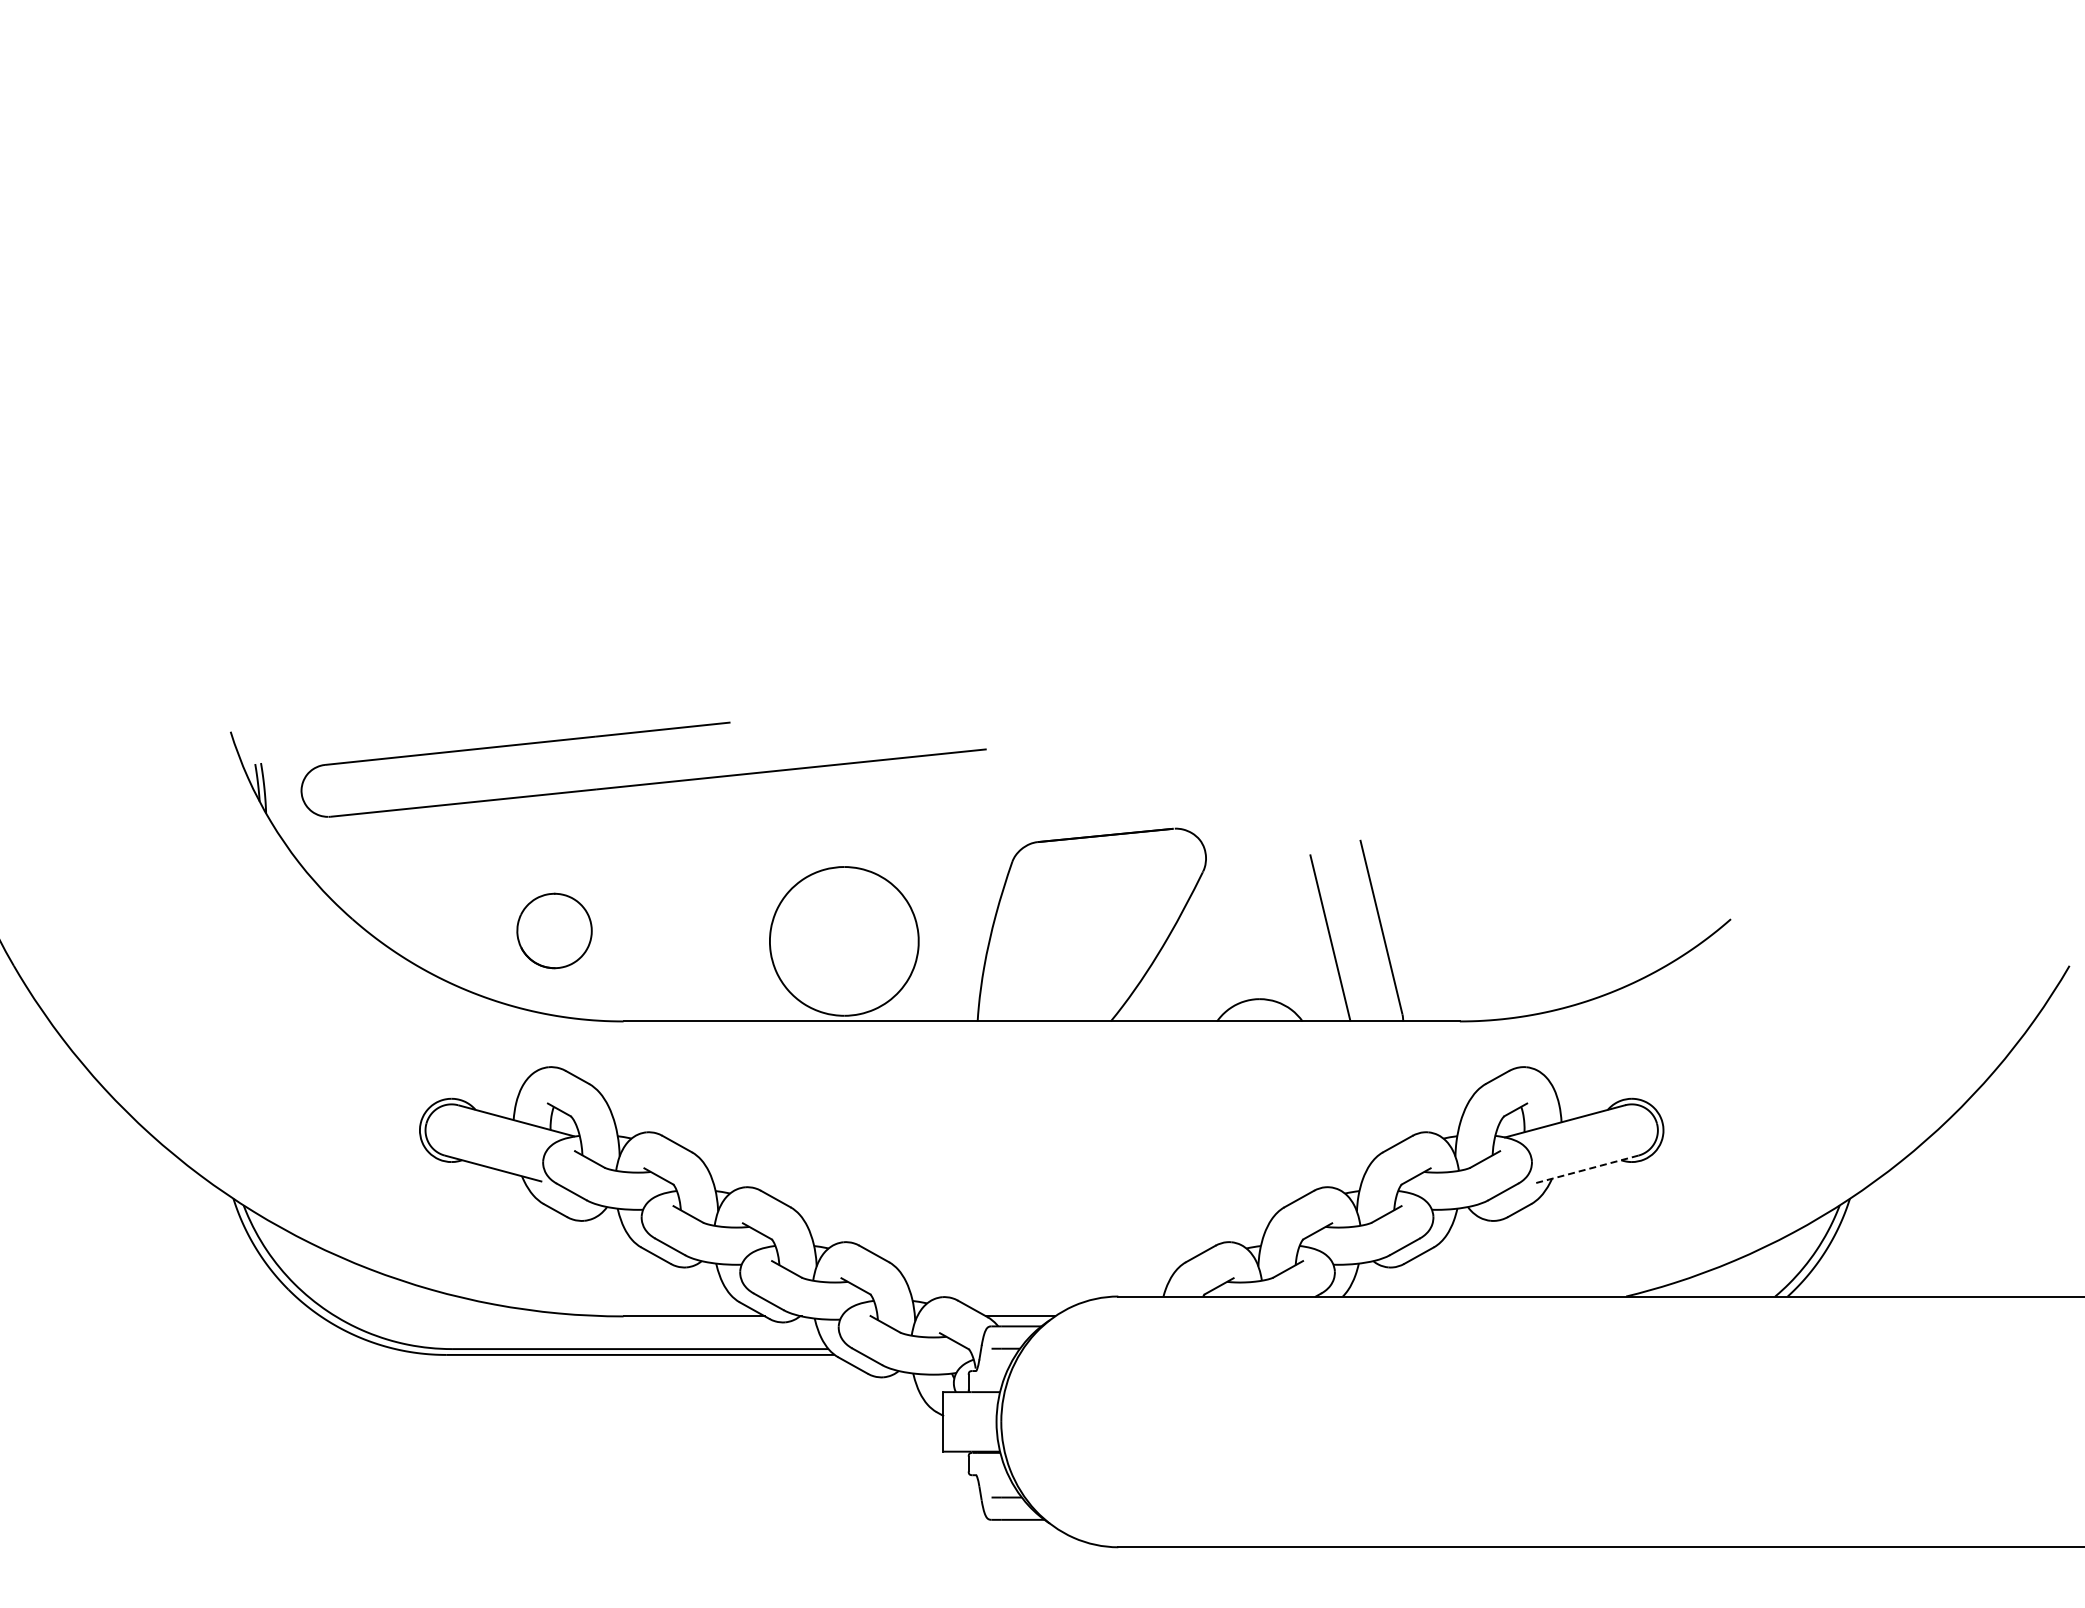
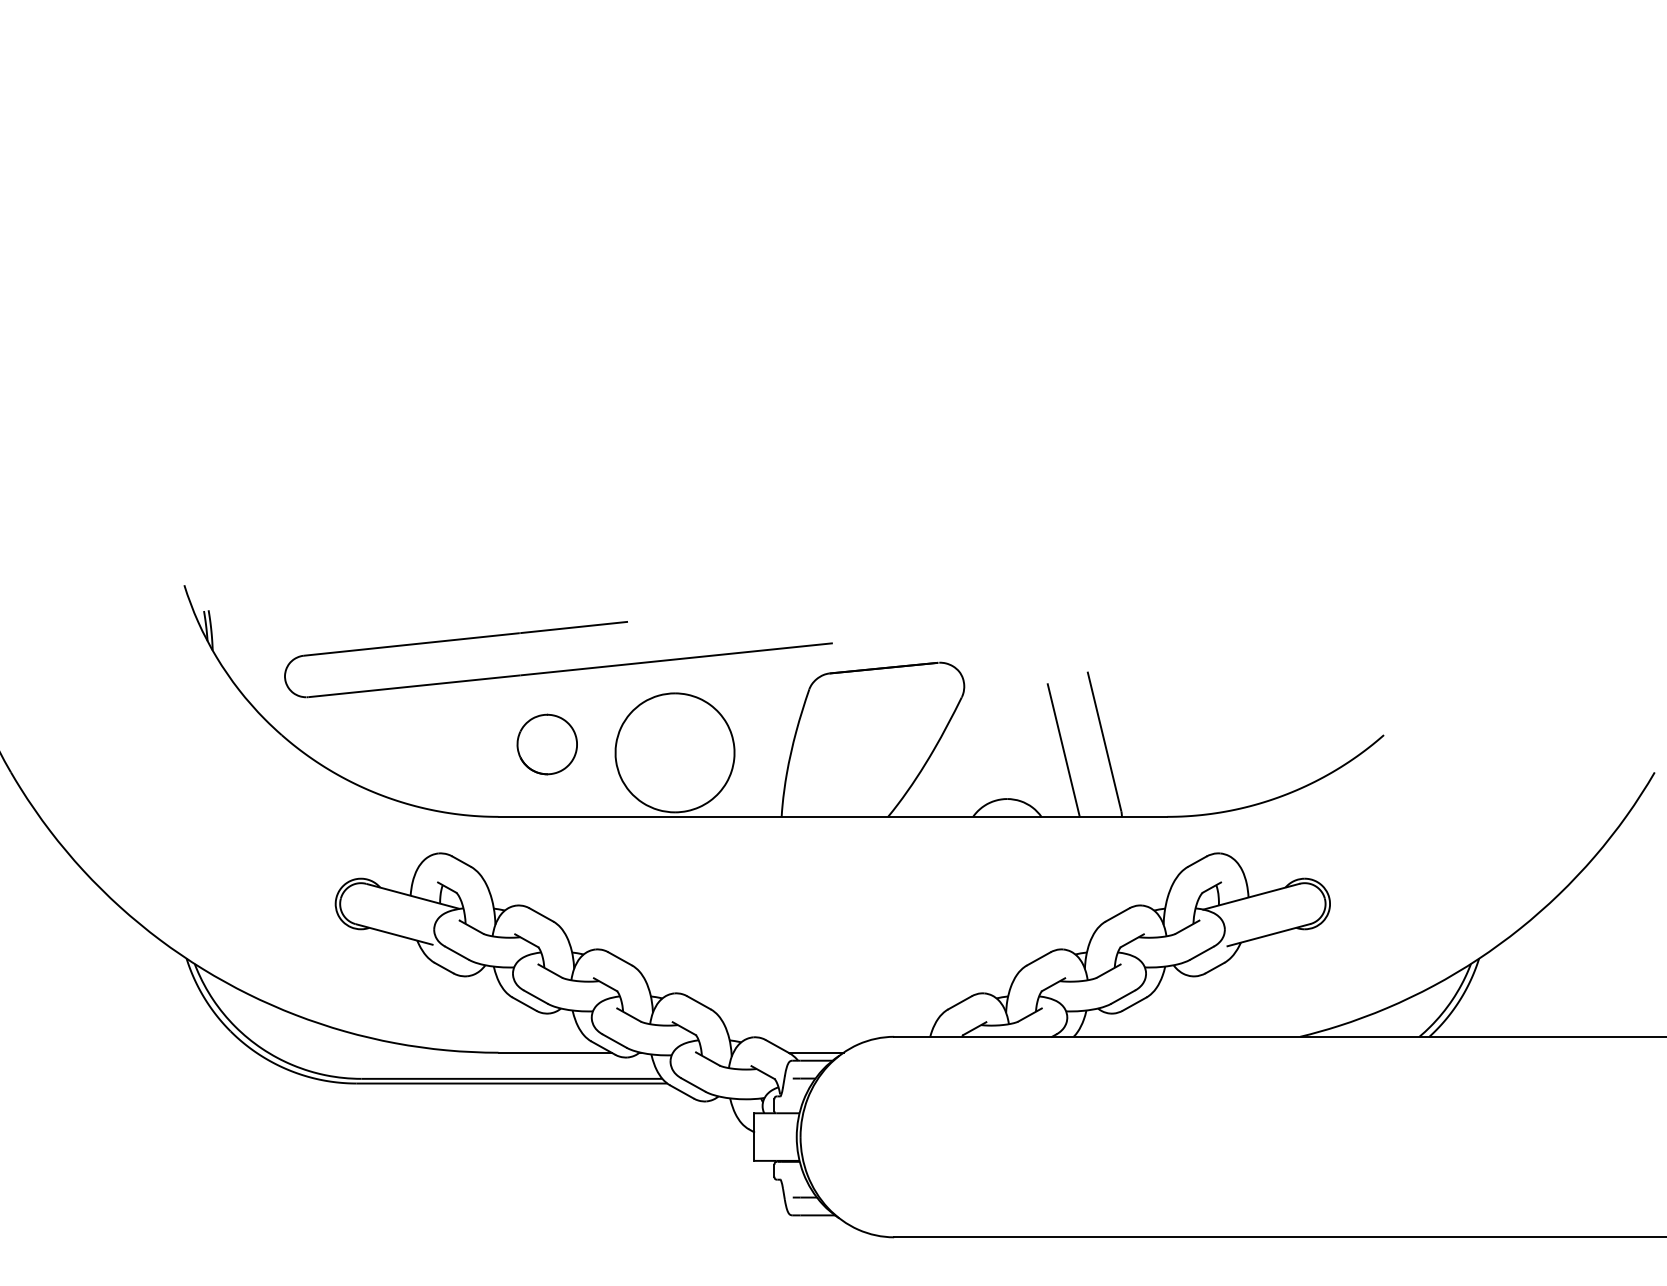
part: (643, 783) -> (558, 670), moved
part: (554, 930) -> (547, 744), moved
line: (1586, 1169) -> (1268, 935), dashed -> solid

